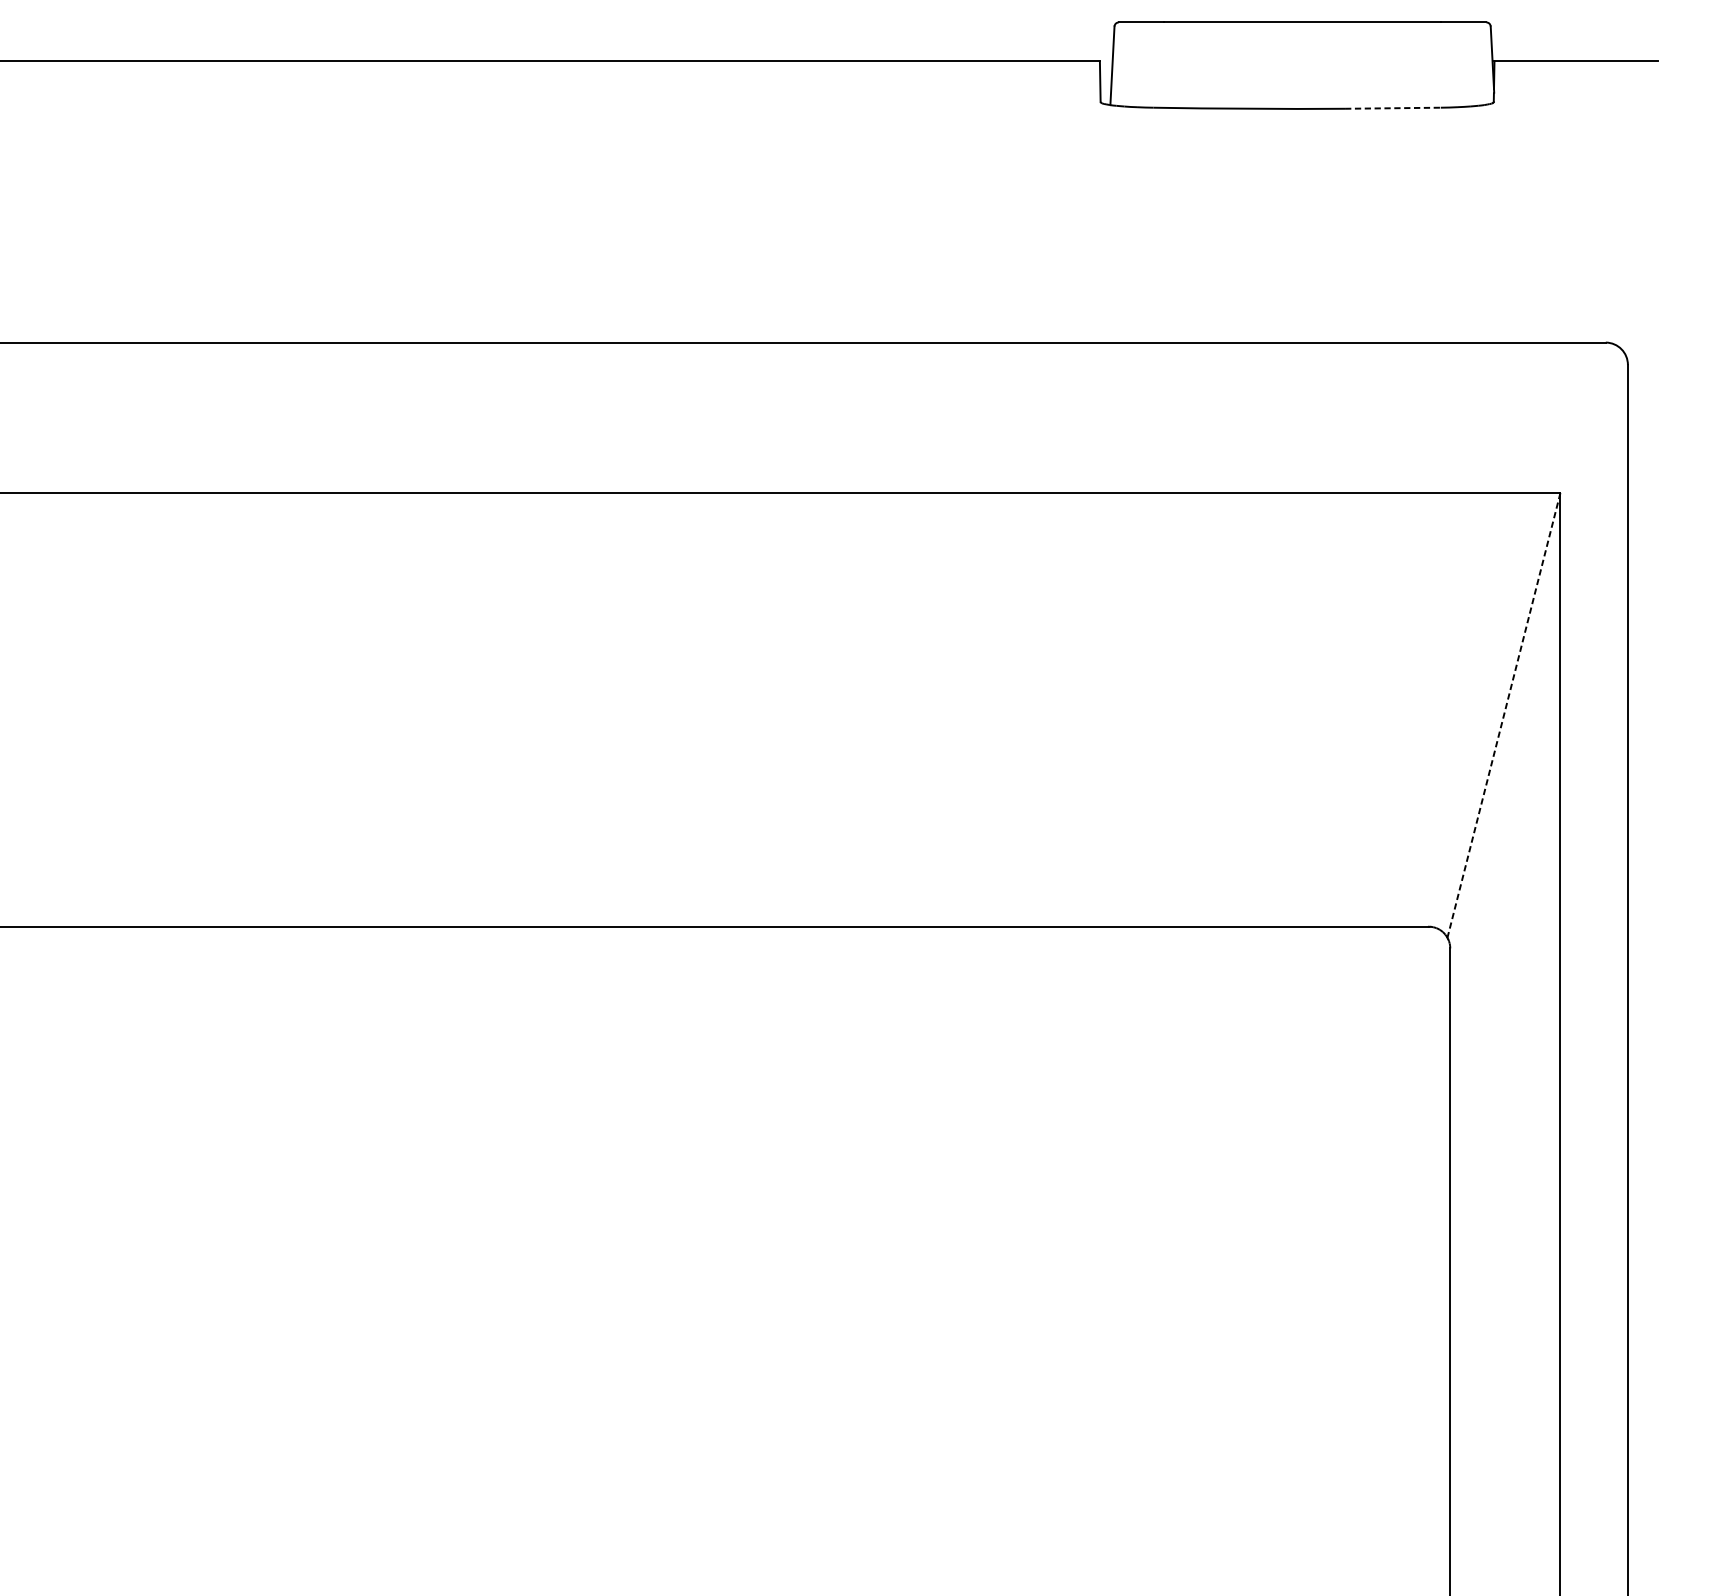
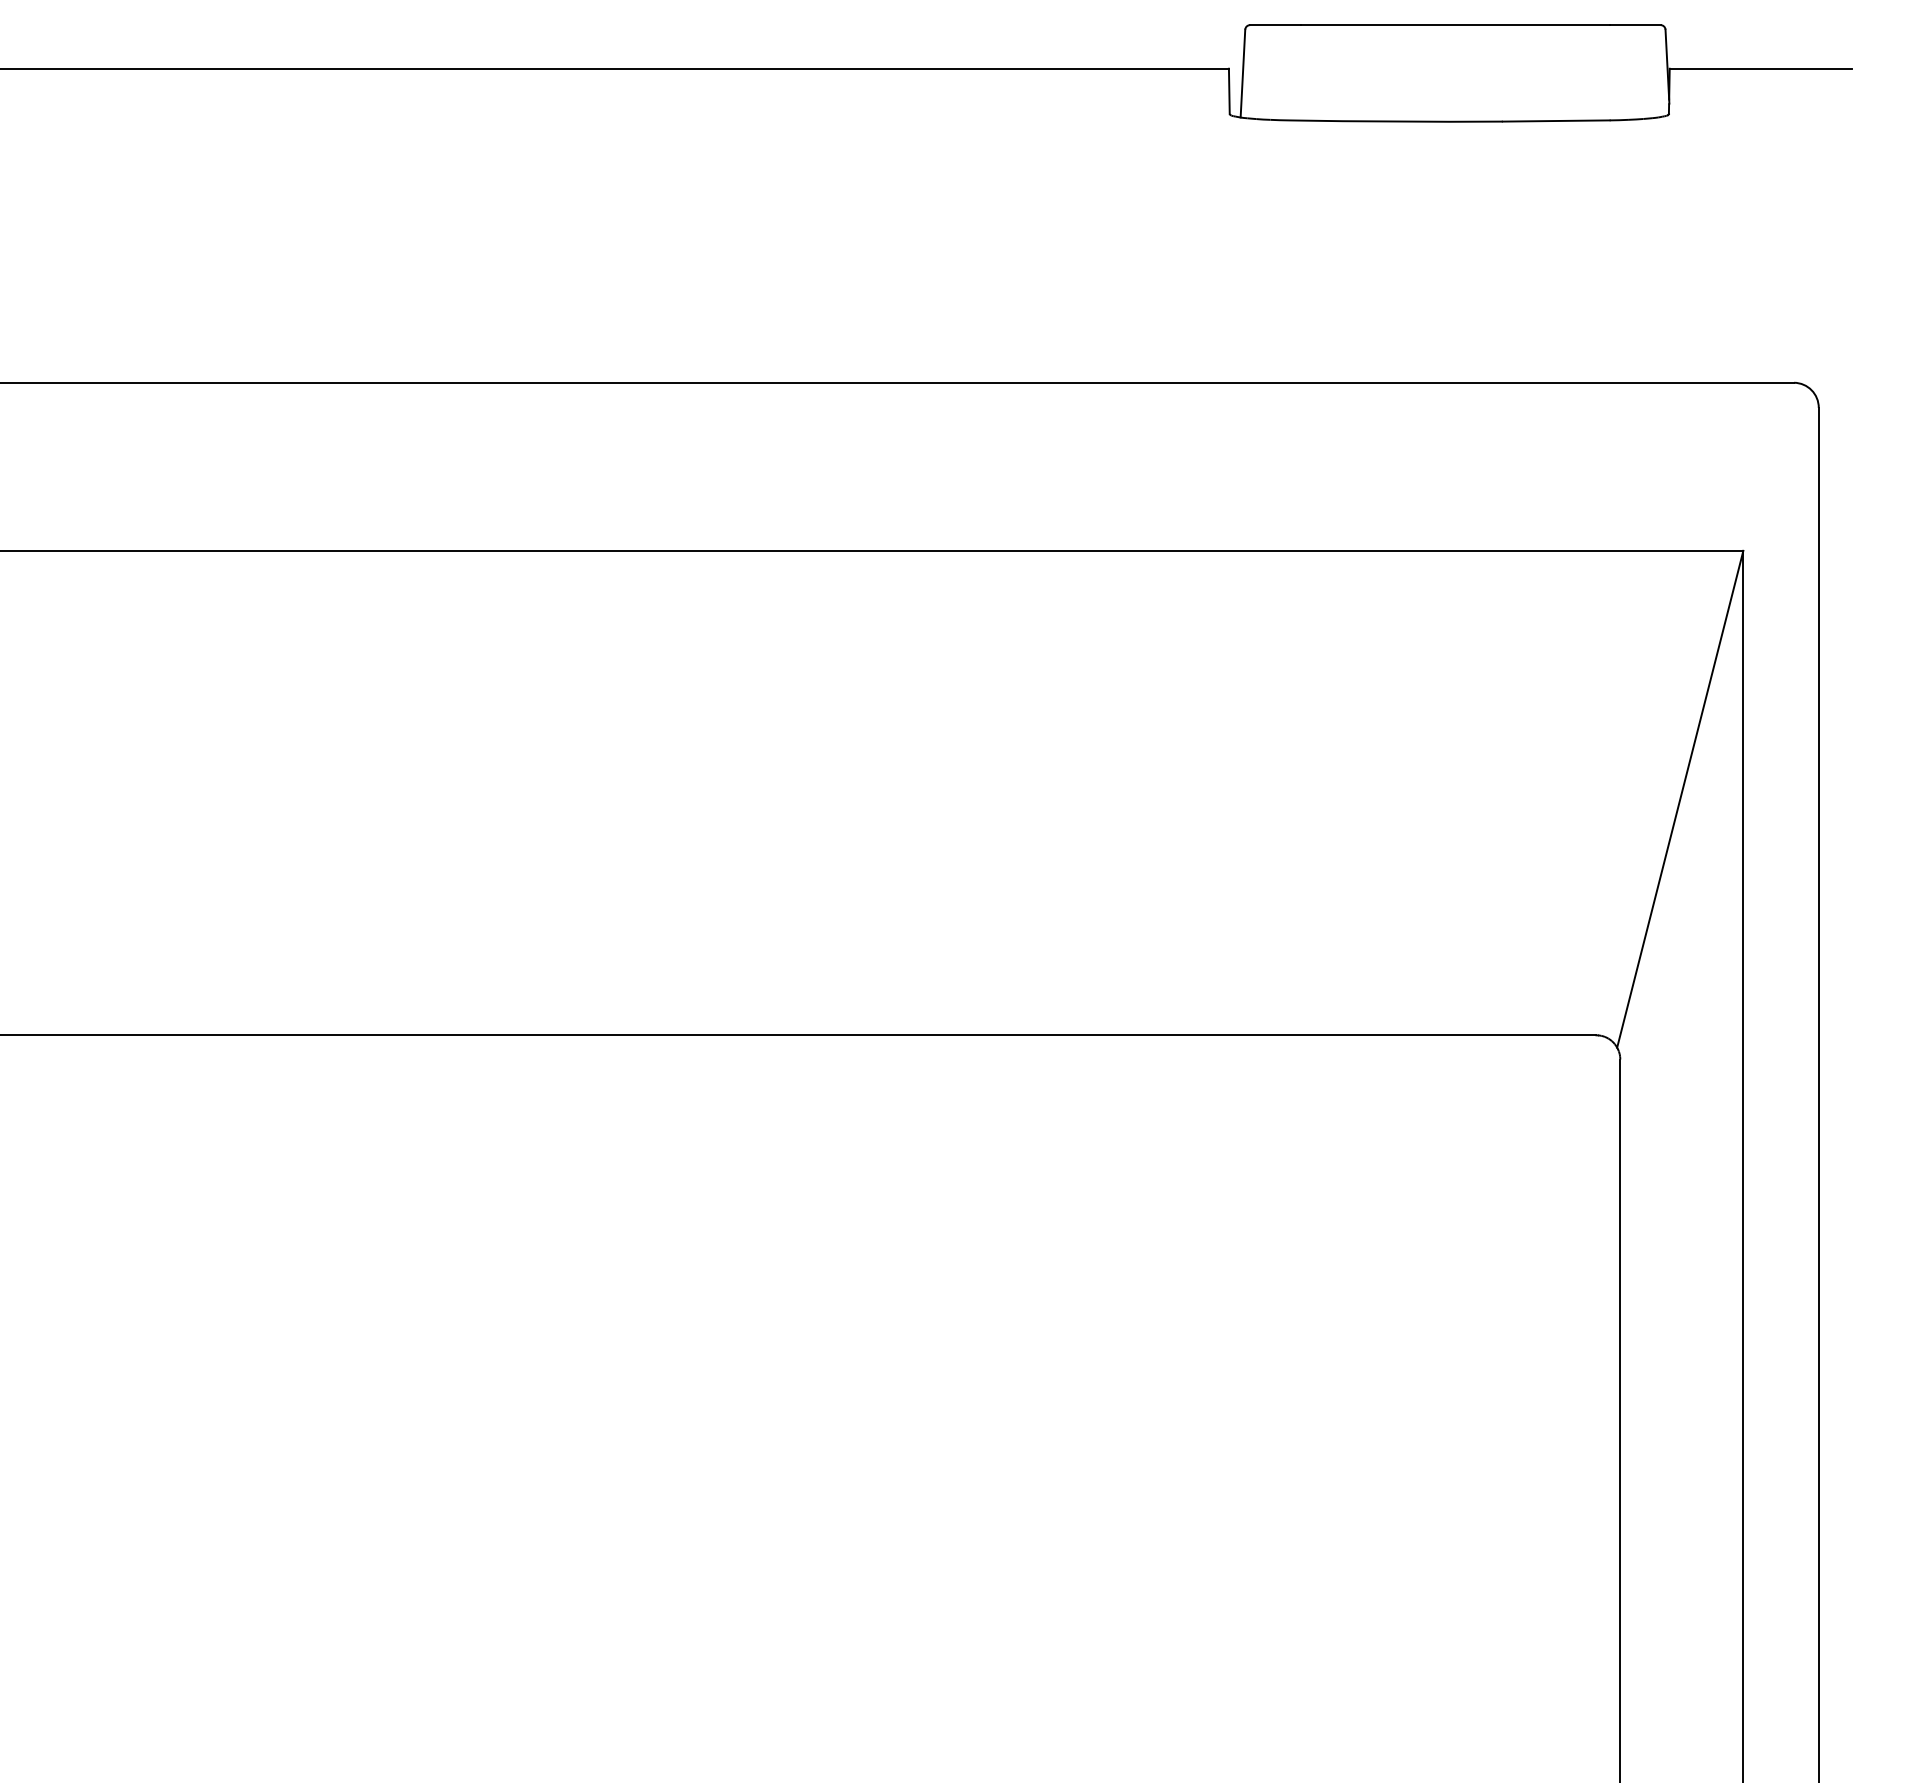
line: (1393, 108) -> (1556, 121), dashed -> solid
line: (1504, 715) -> (1680, 799), dashed -> solid

